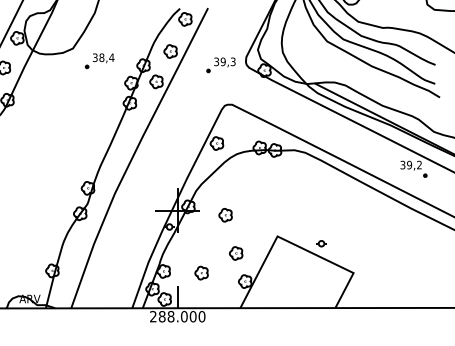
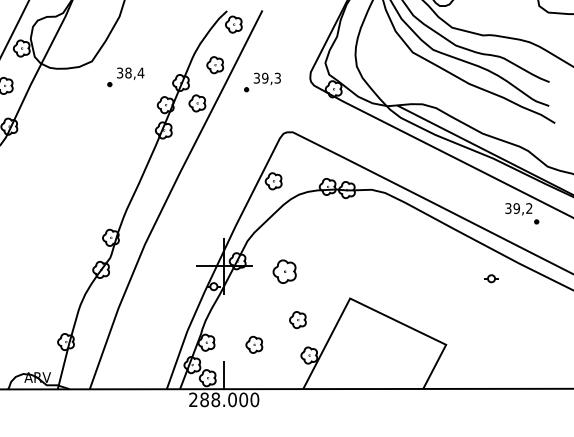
part: (220, 65) -> (261, 82), moved
part: (225, 215) -> (284, 272), size x1.4
part: (321, 243) -> (491, 278), moved

